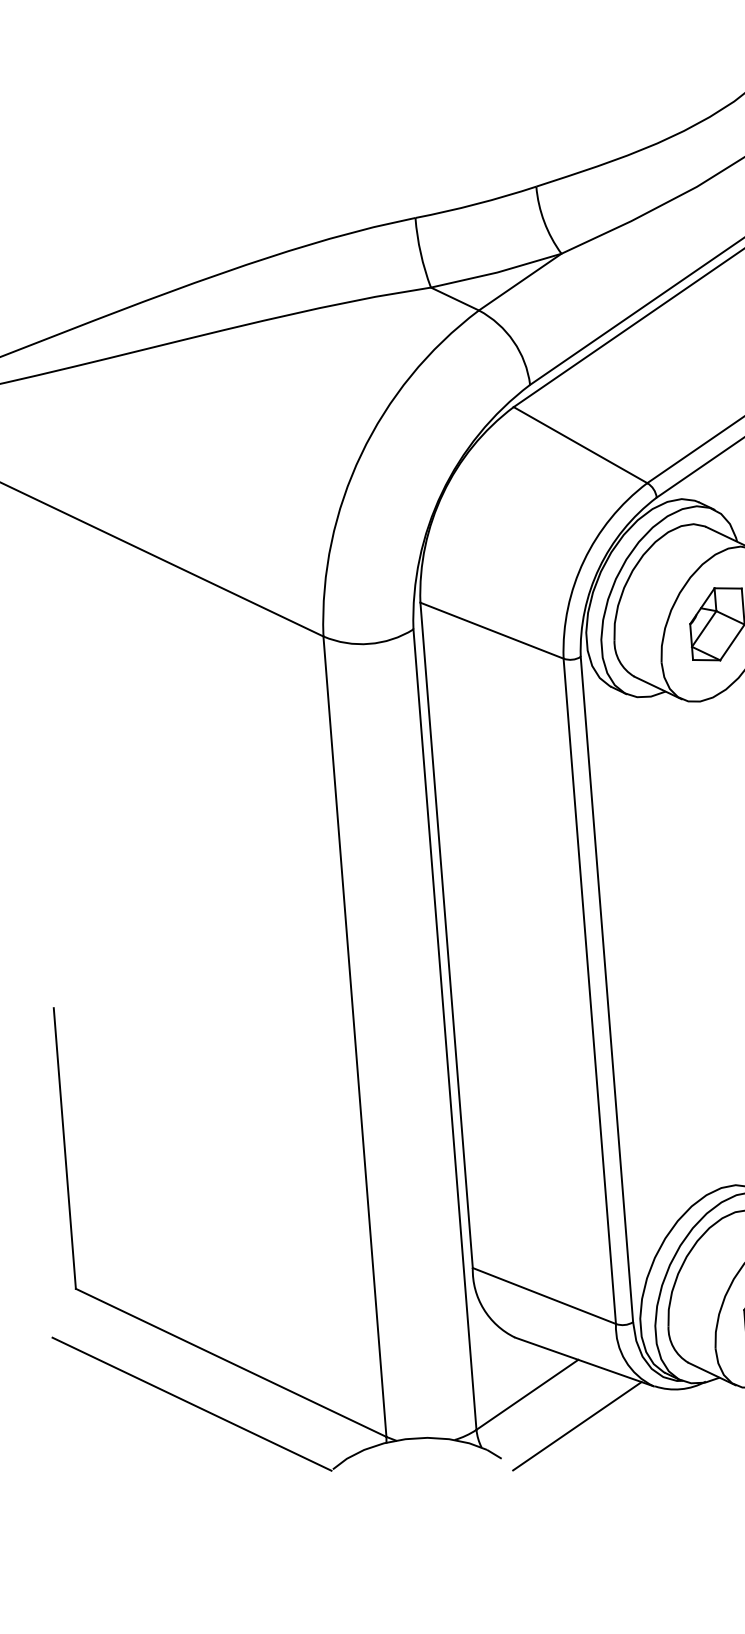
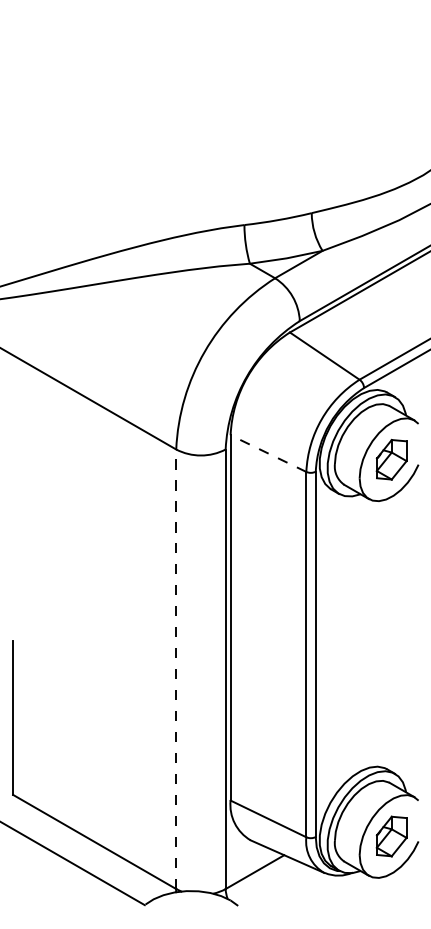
line: (492, 630) -> (268, 453), solid -> dashed
line: (355, 1037) -> (176, 669), solid -> dashed
line: (576, 1426) -> (280, 891), removed

